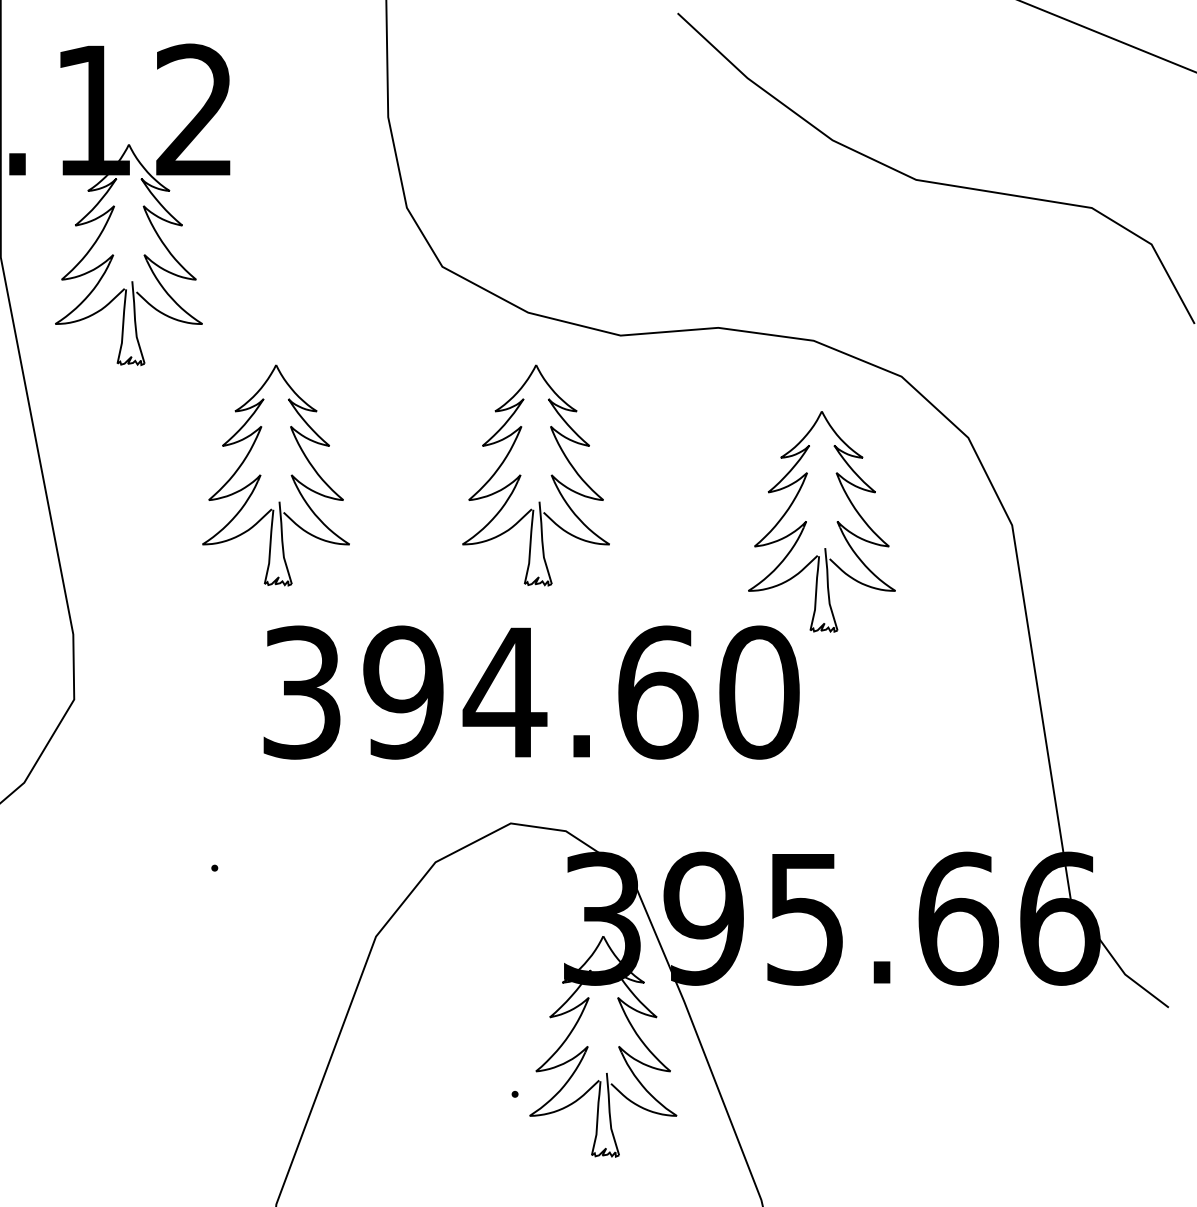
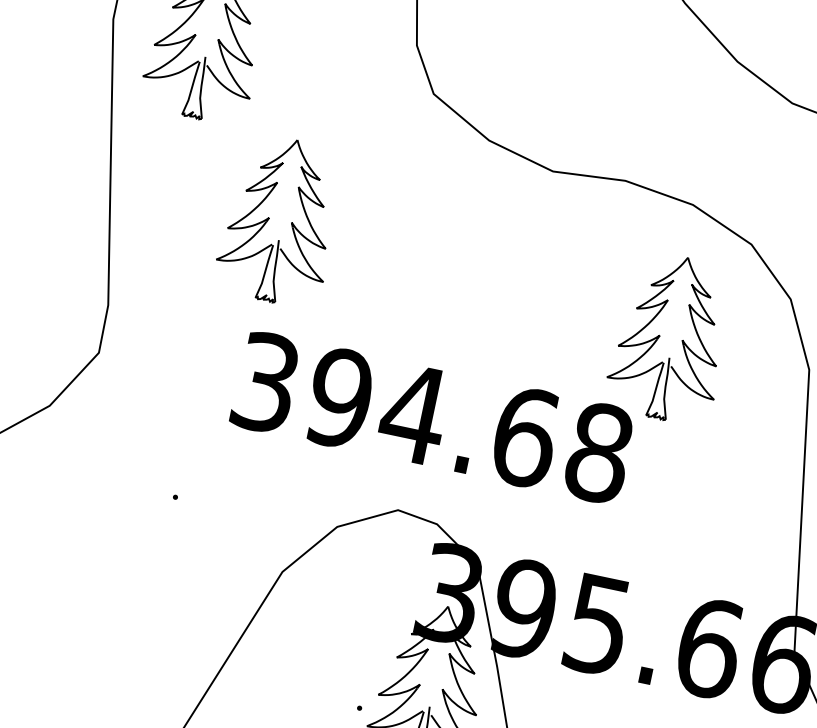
part: (521, 475) -> (459, 258), removed
text: (759, 692) -> (599, 452), 394.60 -> 394.68

